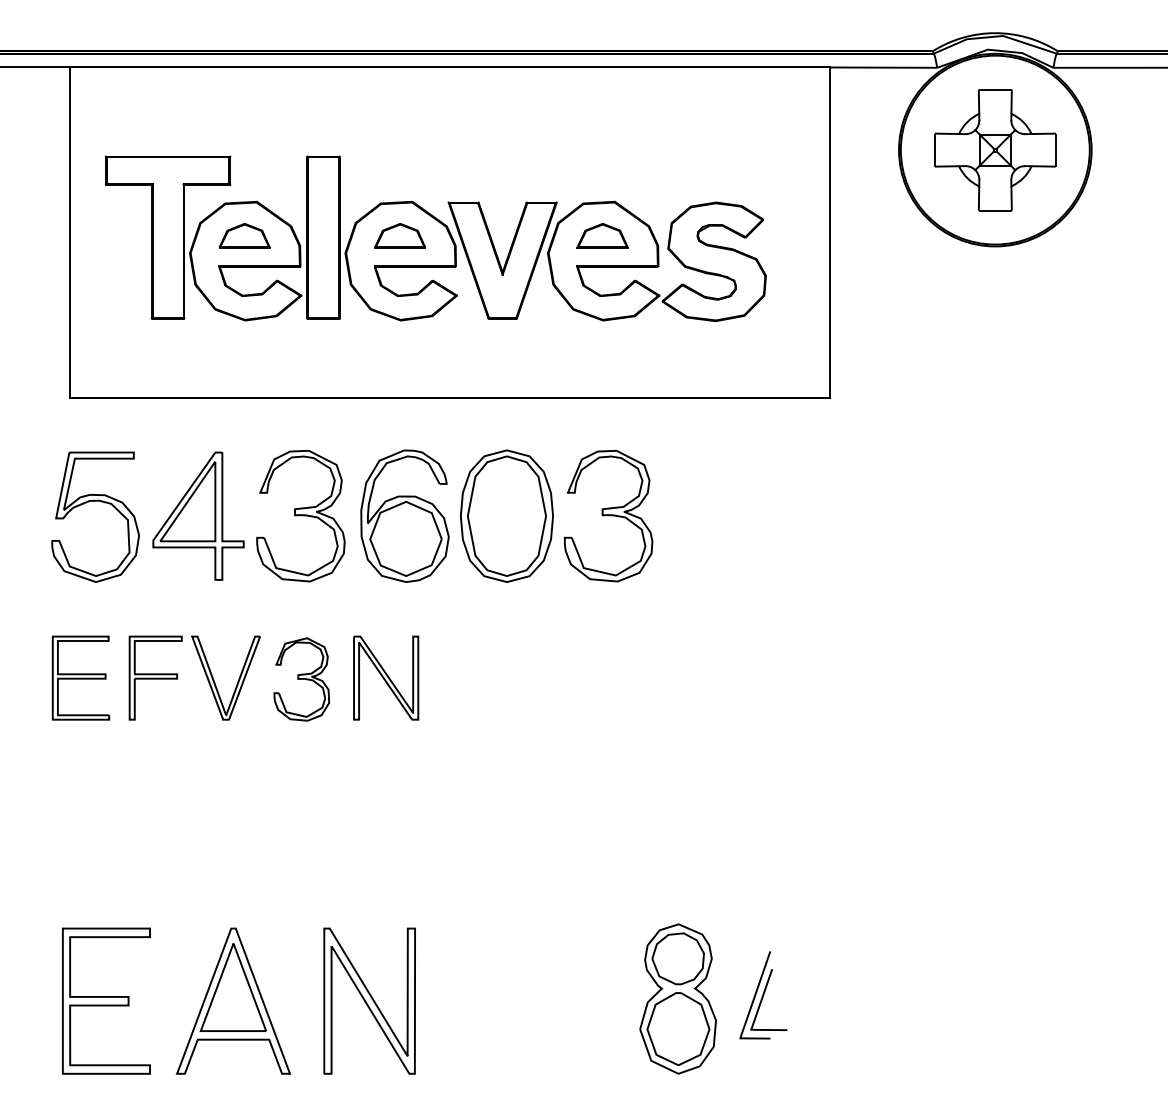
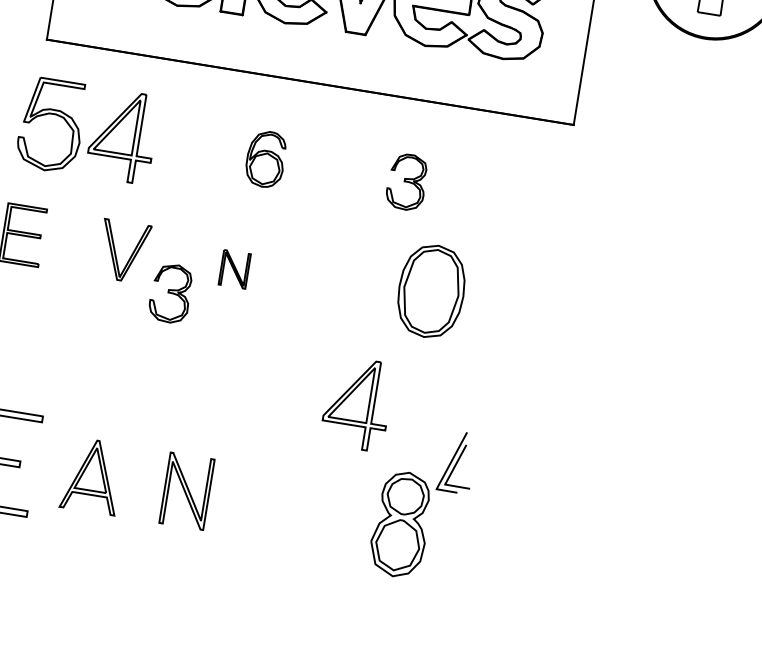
part: (300, 515) -> (193, 147), removed
part: (404, 515) -> (265, 158), size x0.6
part: (506, 515) -> (431, 290), moved
part: (608, 515) -> (406, 181), size x0.6
part: (155, 677) -> (74, 243), removed
part: (386, 677) -> (234, 269), size x0.6
part: (301, 679) -> (170, 293), moved
part: (589, 838) -> (357, 403), added
part: (763, 995) -> (457, 462), moved
part: (233, 1000) -> (92, 475), size x0.7
part: (369, 1000) -> (186, 490), size x0.7

